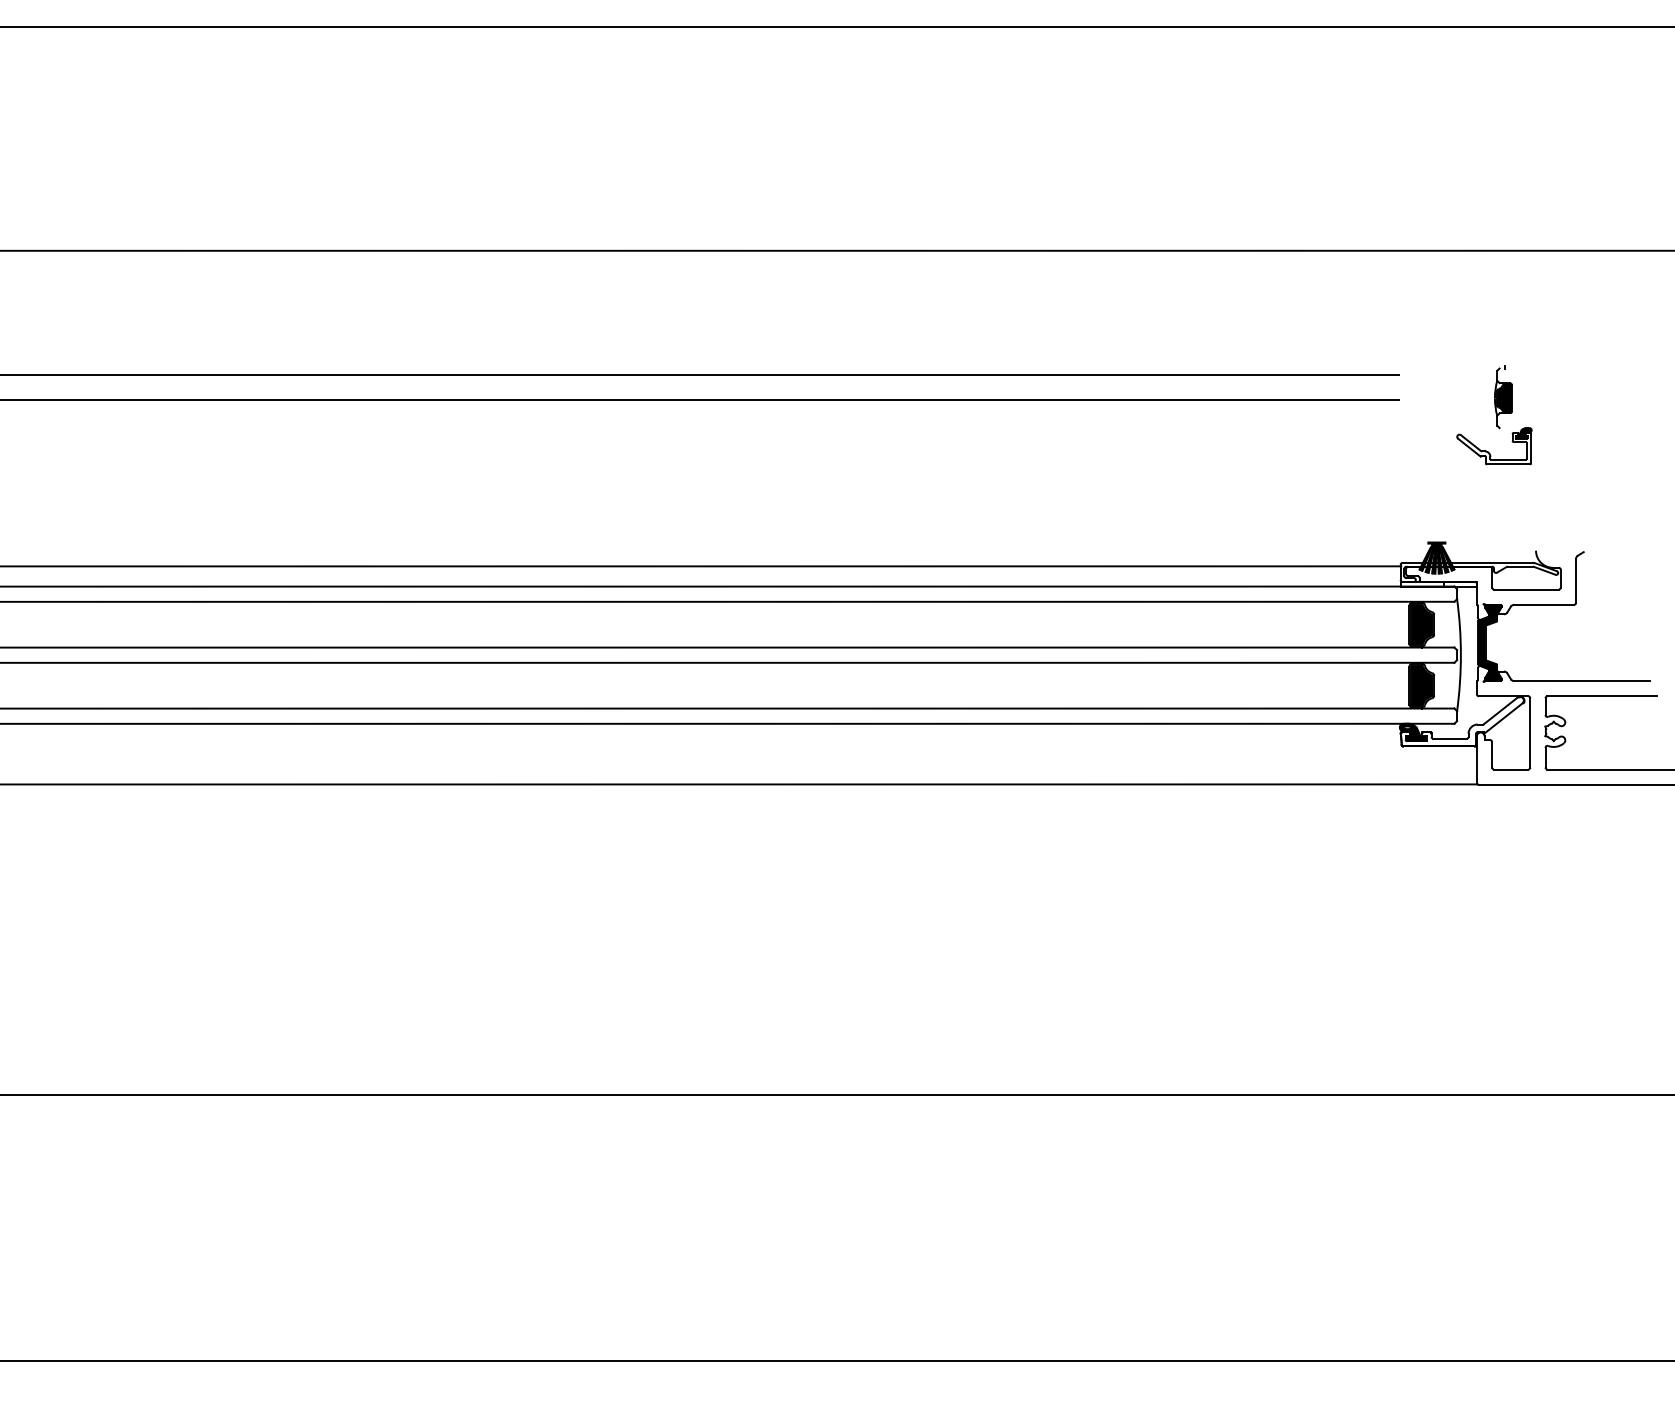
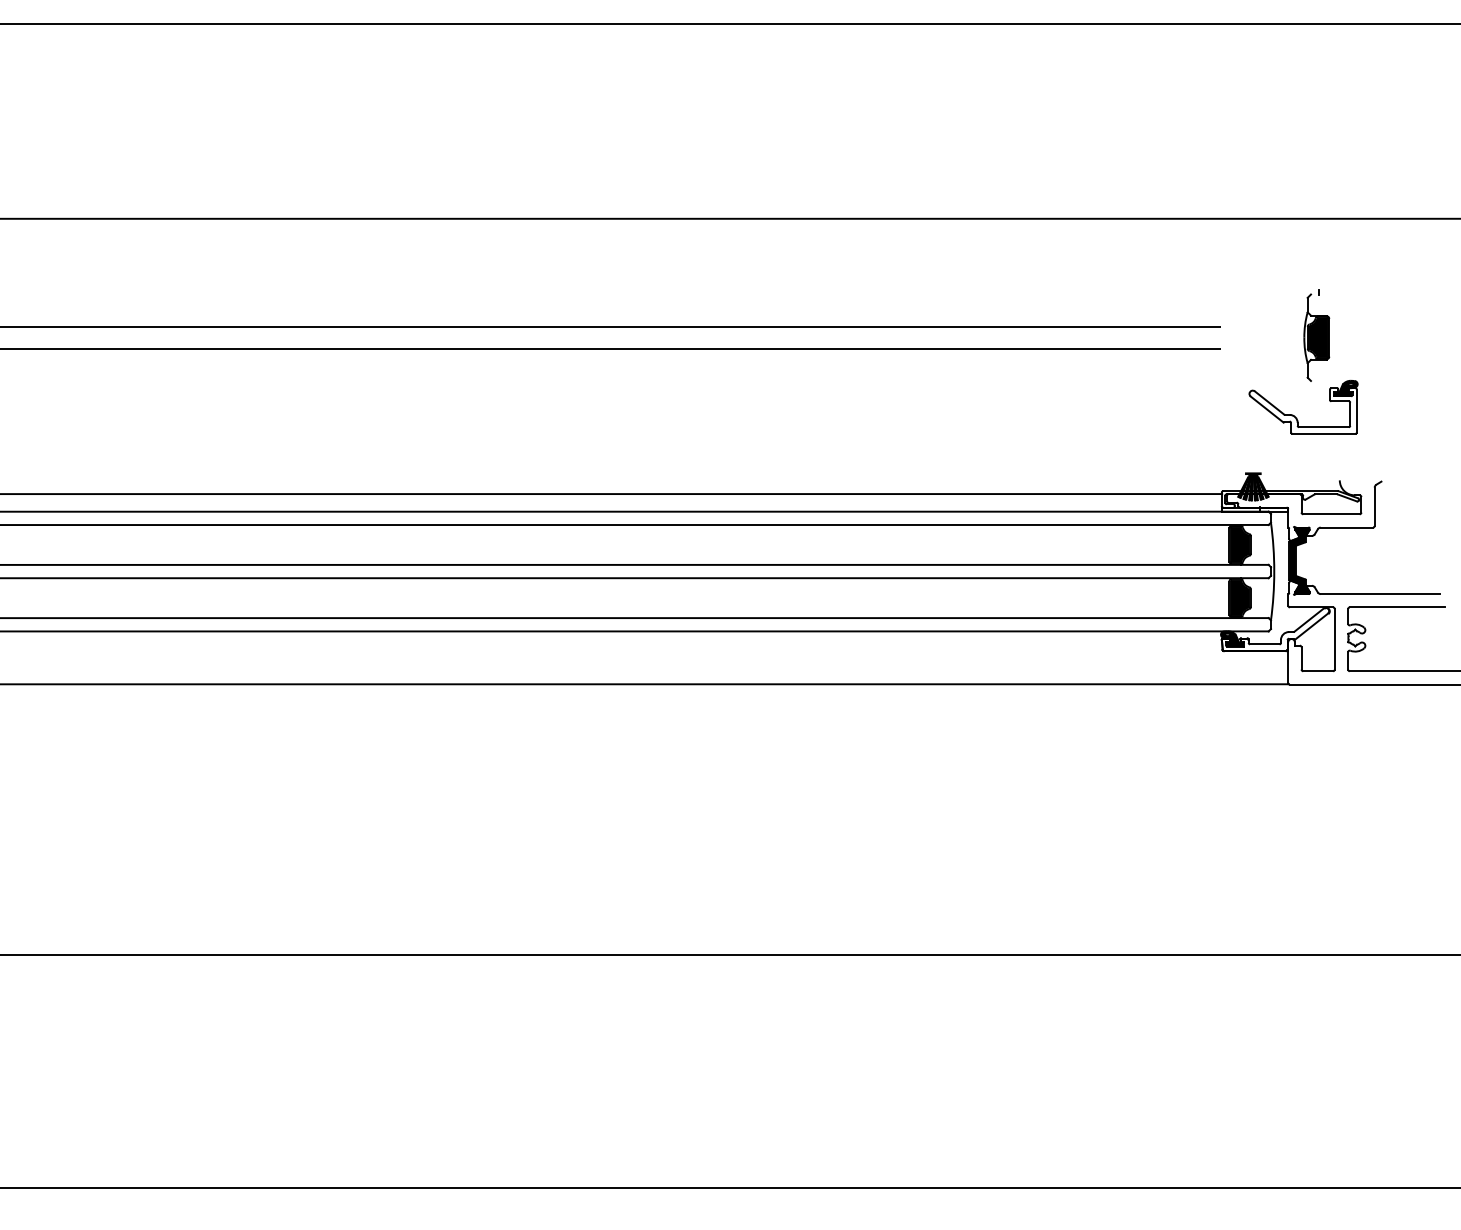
part: (1494, 414) -> (1303, 361), size x1.67

